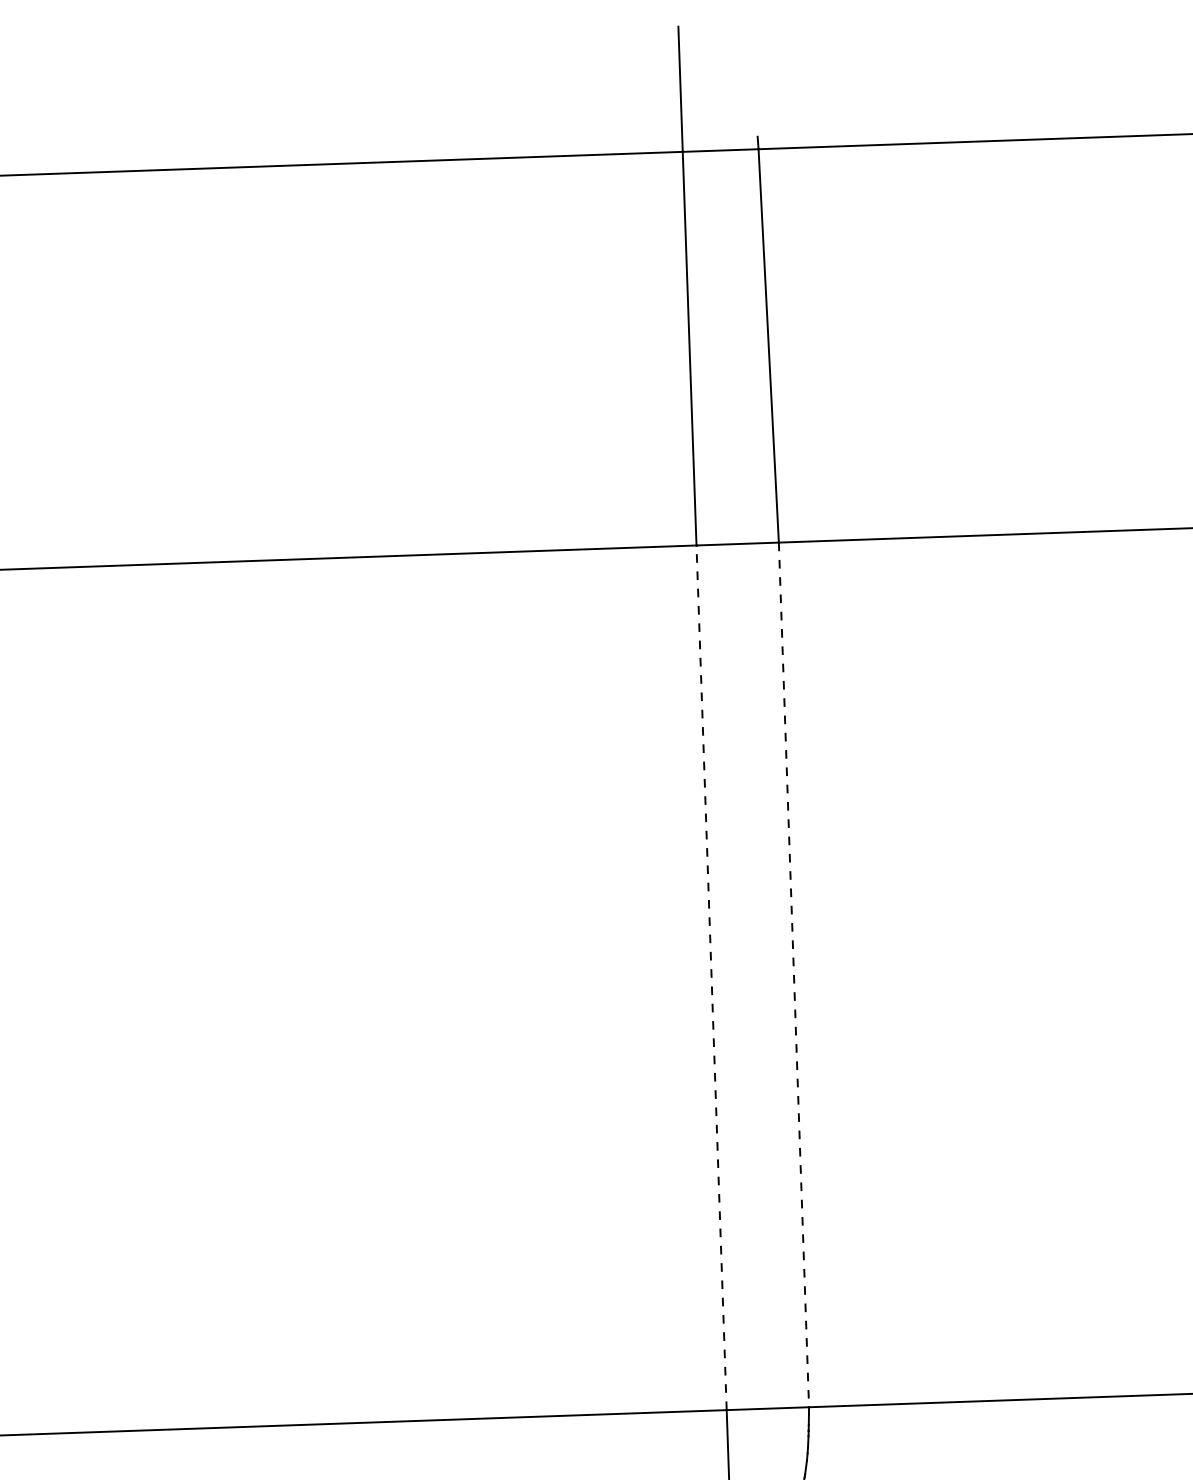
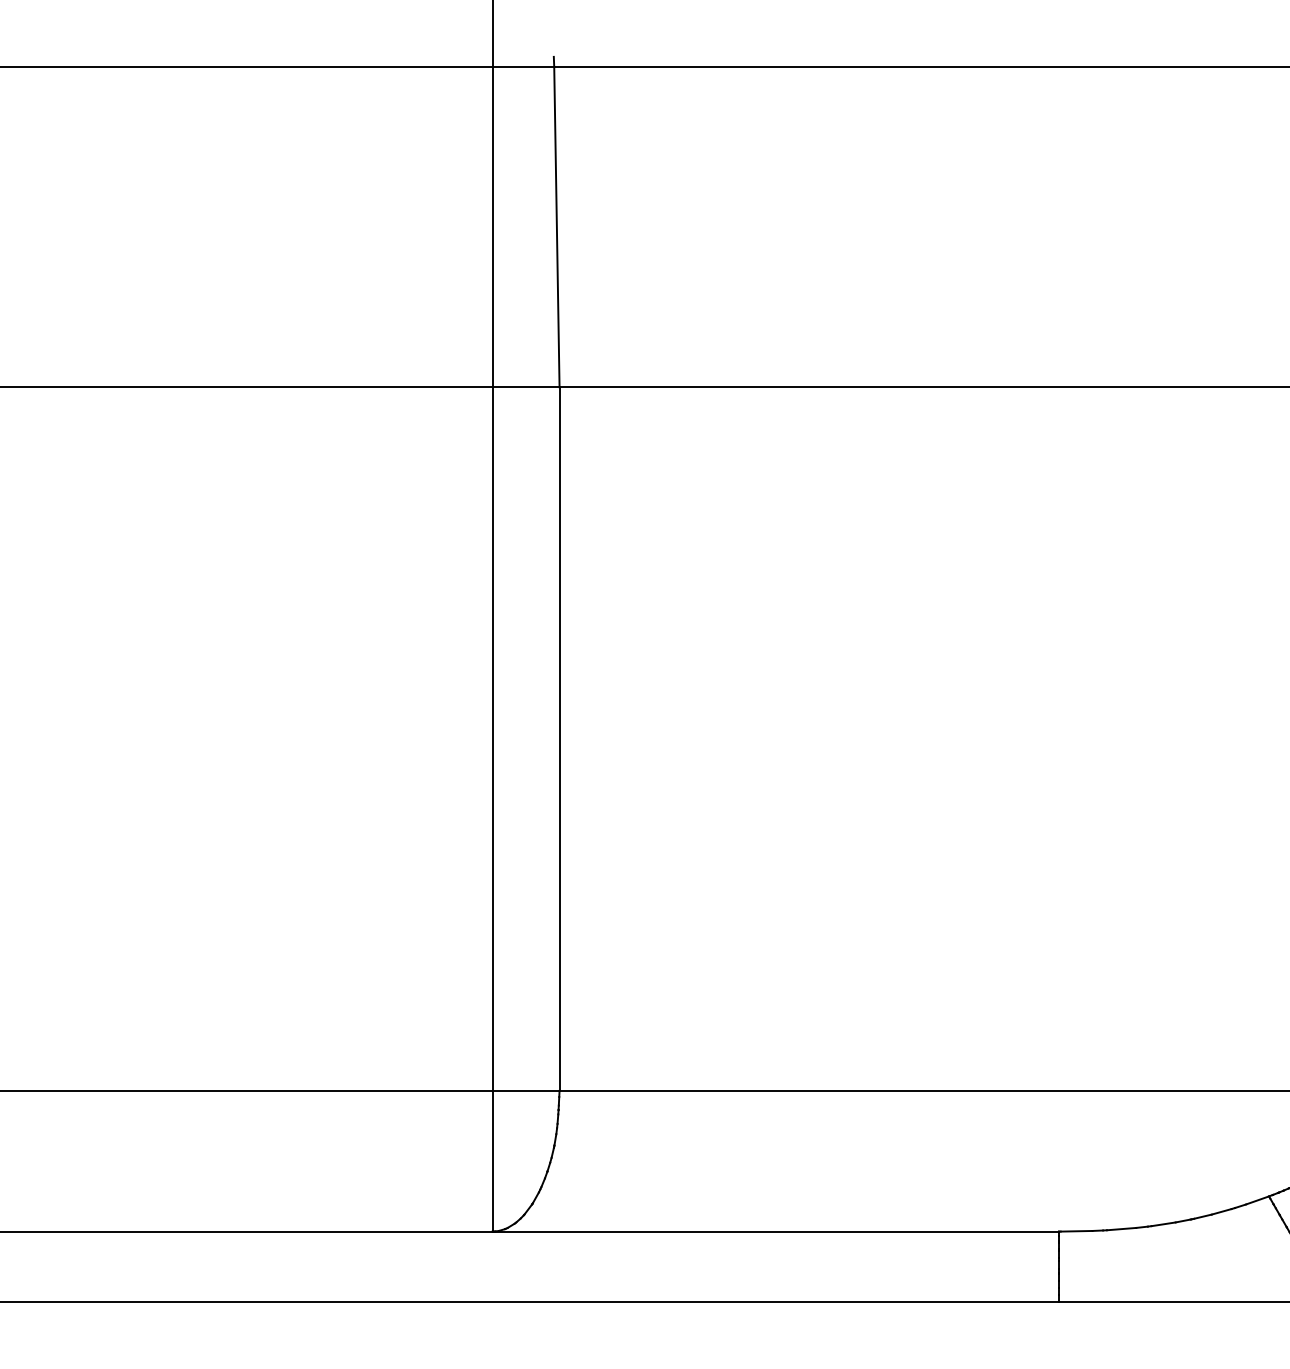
line: (793, 975) -> (559, 739), dashed -> solid
line: (711, 978) -> (492, 739), dashed -> solid

